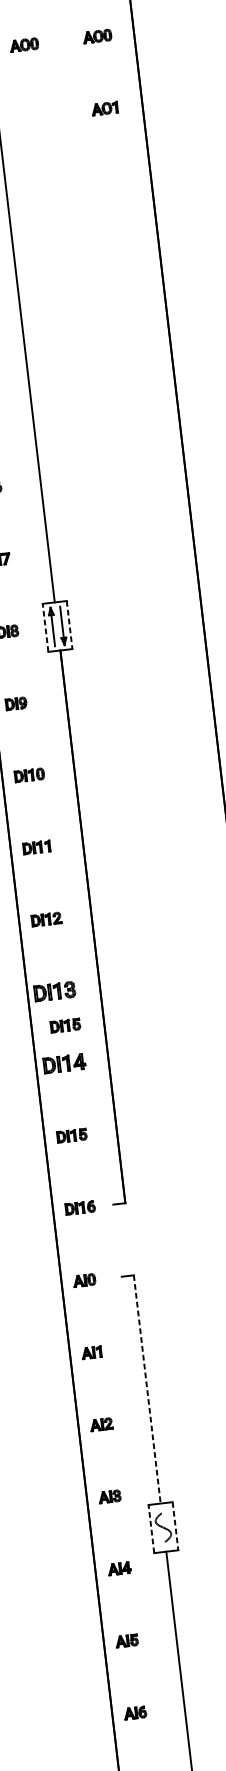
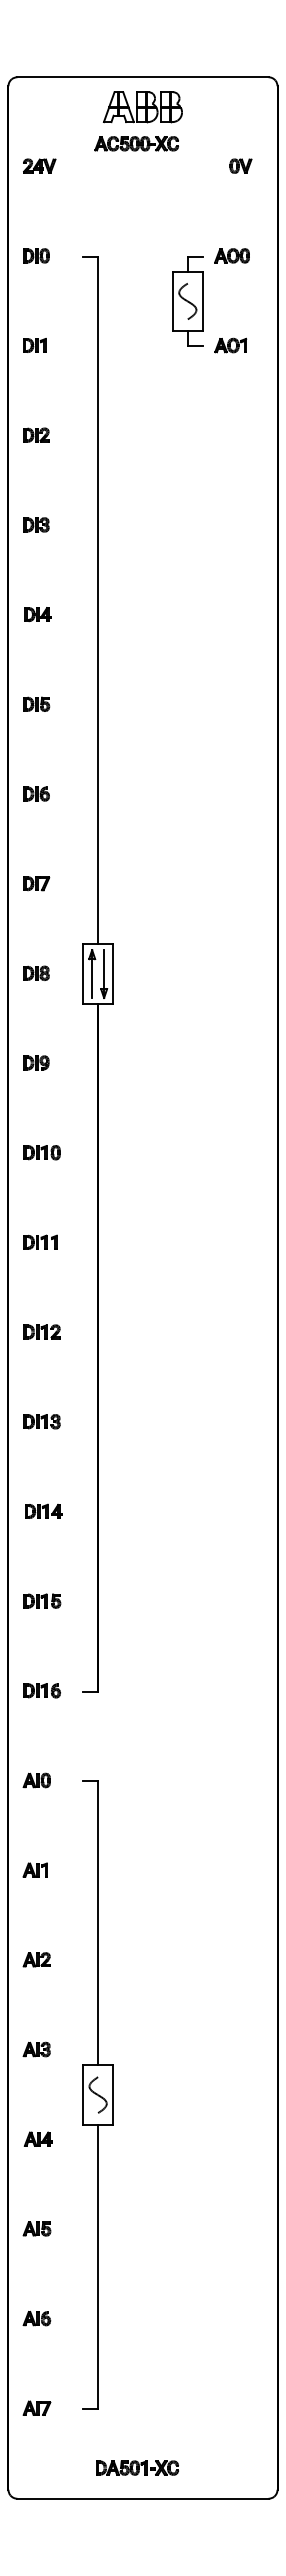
part: (23, 44) -> (140, 255), removed
part: (65, 77) -> (187, 301), added
line: (69, 625) -> (113, 974), dashed -> solid
line: (45, 628) -> (83, 974), dashed -> solid
part: (54, 991) -> (41, 1421), size x0.71
part: (65, 1025) -> (50, 1464), removed
part: (64, 1062) -> (43, 1510), size x0.71
line: (147, 1389) -> (98, 1923), dashed -> solid
line: (175, 1526) -> (113, 2095), dashed -> solid
line: (151, 1529) -> (83, 2095), dashed -> solid

